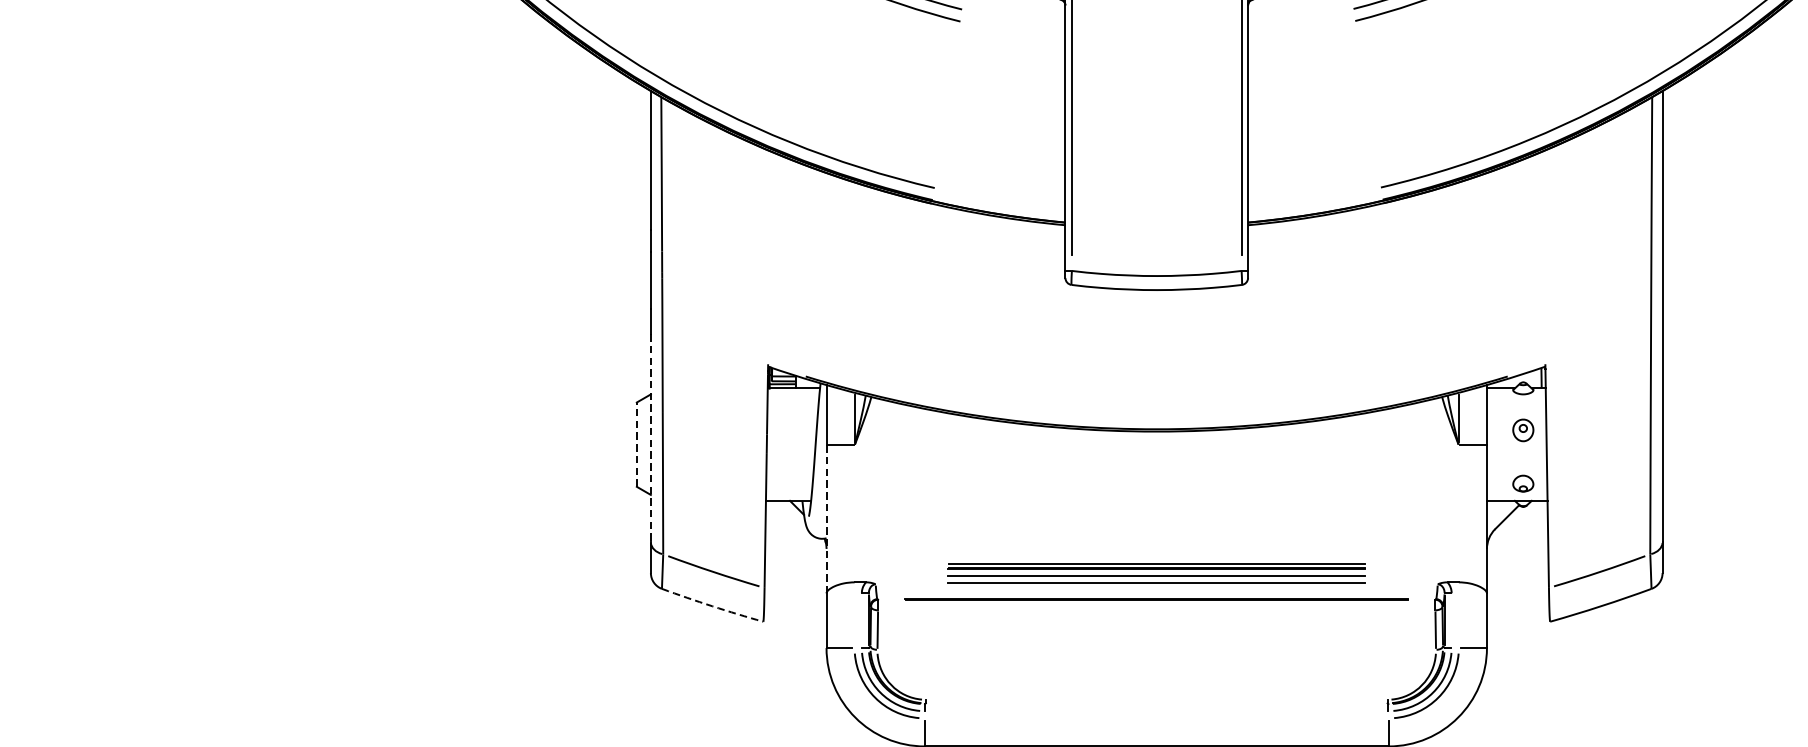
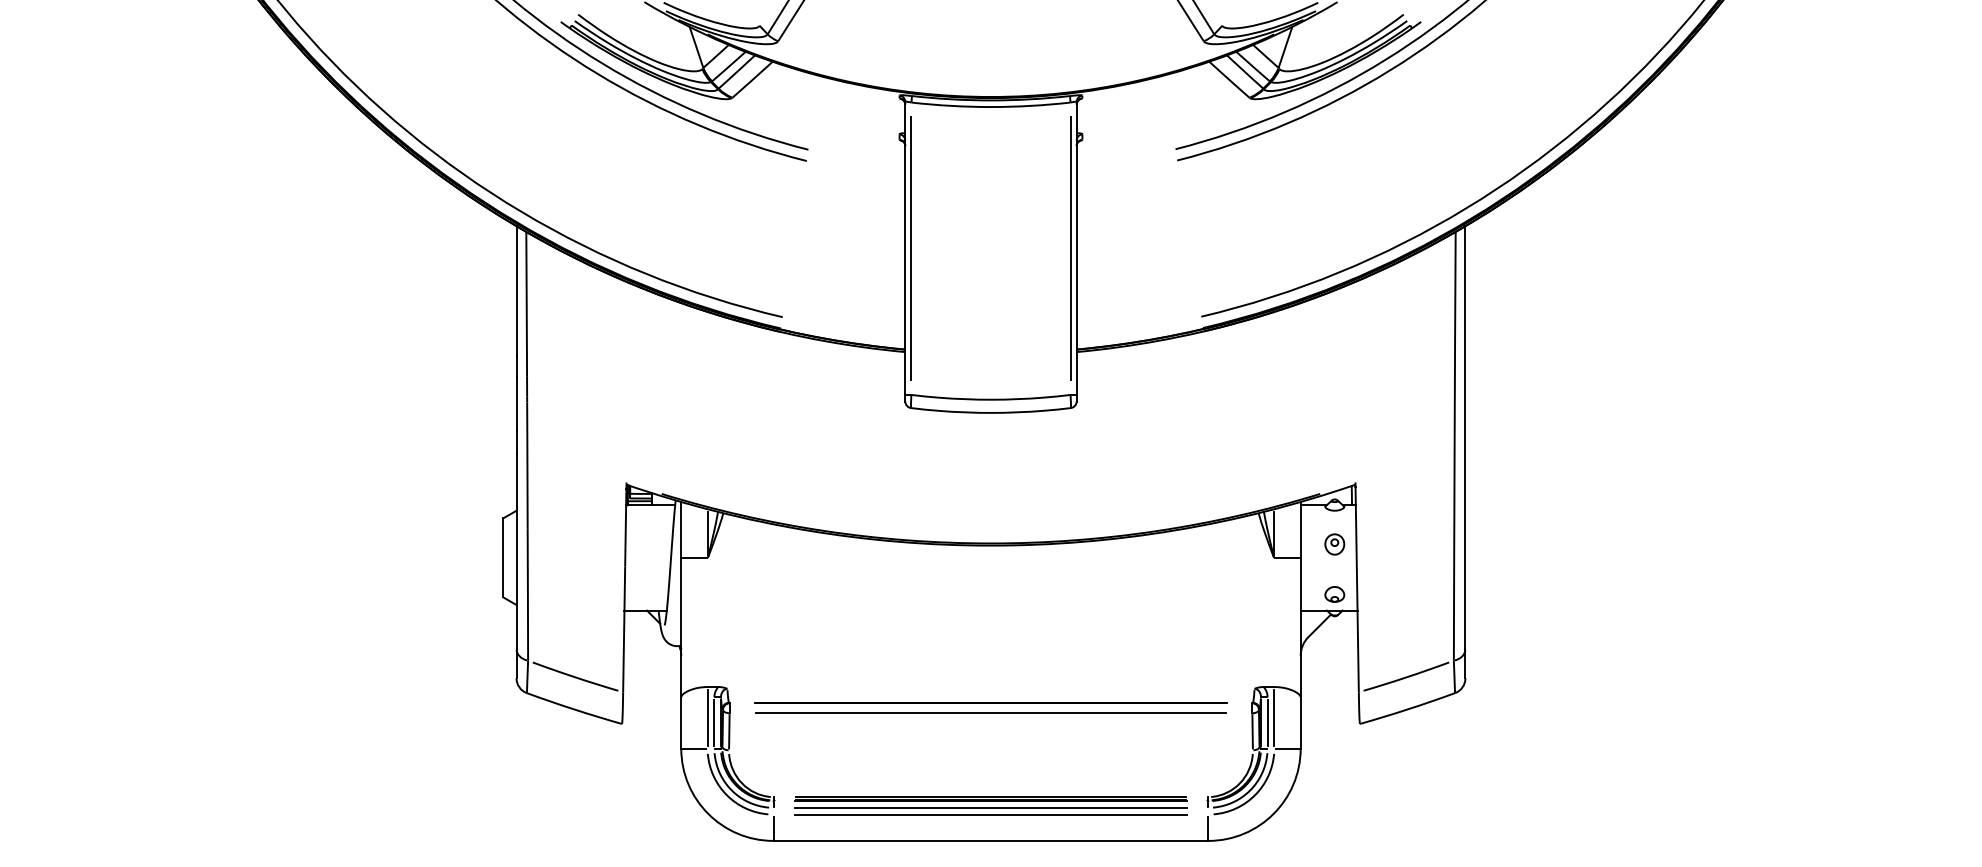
line: (650, 437) -> (516, 551), dashed -> solid
line: (636, 444) -> (503, 557), dashed -> solid
line: (826, 518) -> (681, 627), dashed -> solid
part: (1156, 573) -> (990, 805), moved
arc: (712, 606) -> (574, 709), dashed -> solid
line: (1156, 609) -> (990, 712), added
line: (854, 614) -> (707, 717), added
line: (1459, 614) -> (1274, 717), added
line: (861, 620) -> (714, 722), added
line: (1451, 620) -> (1267, 722), added

